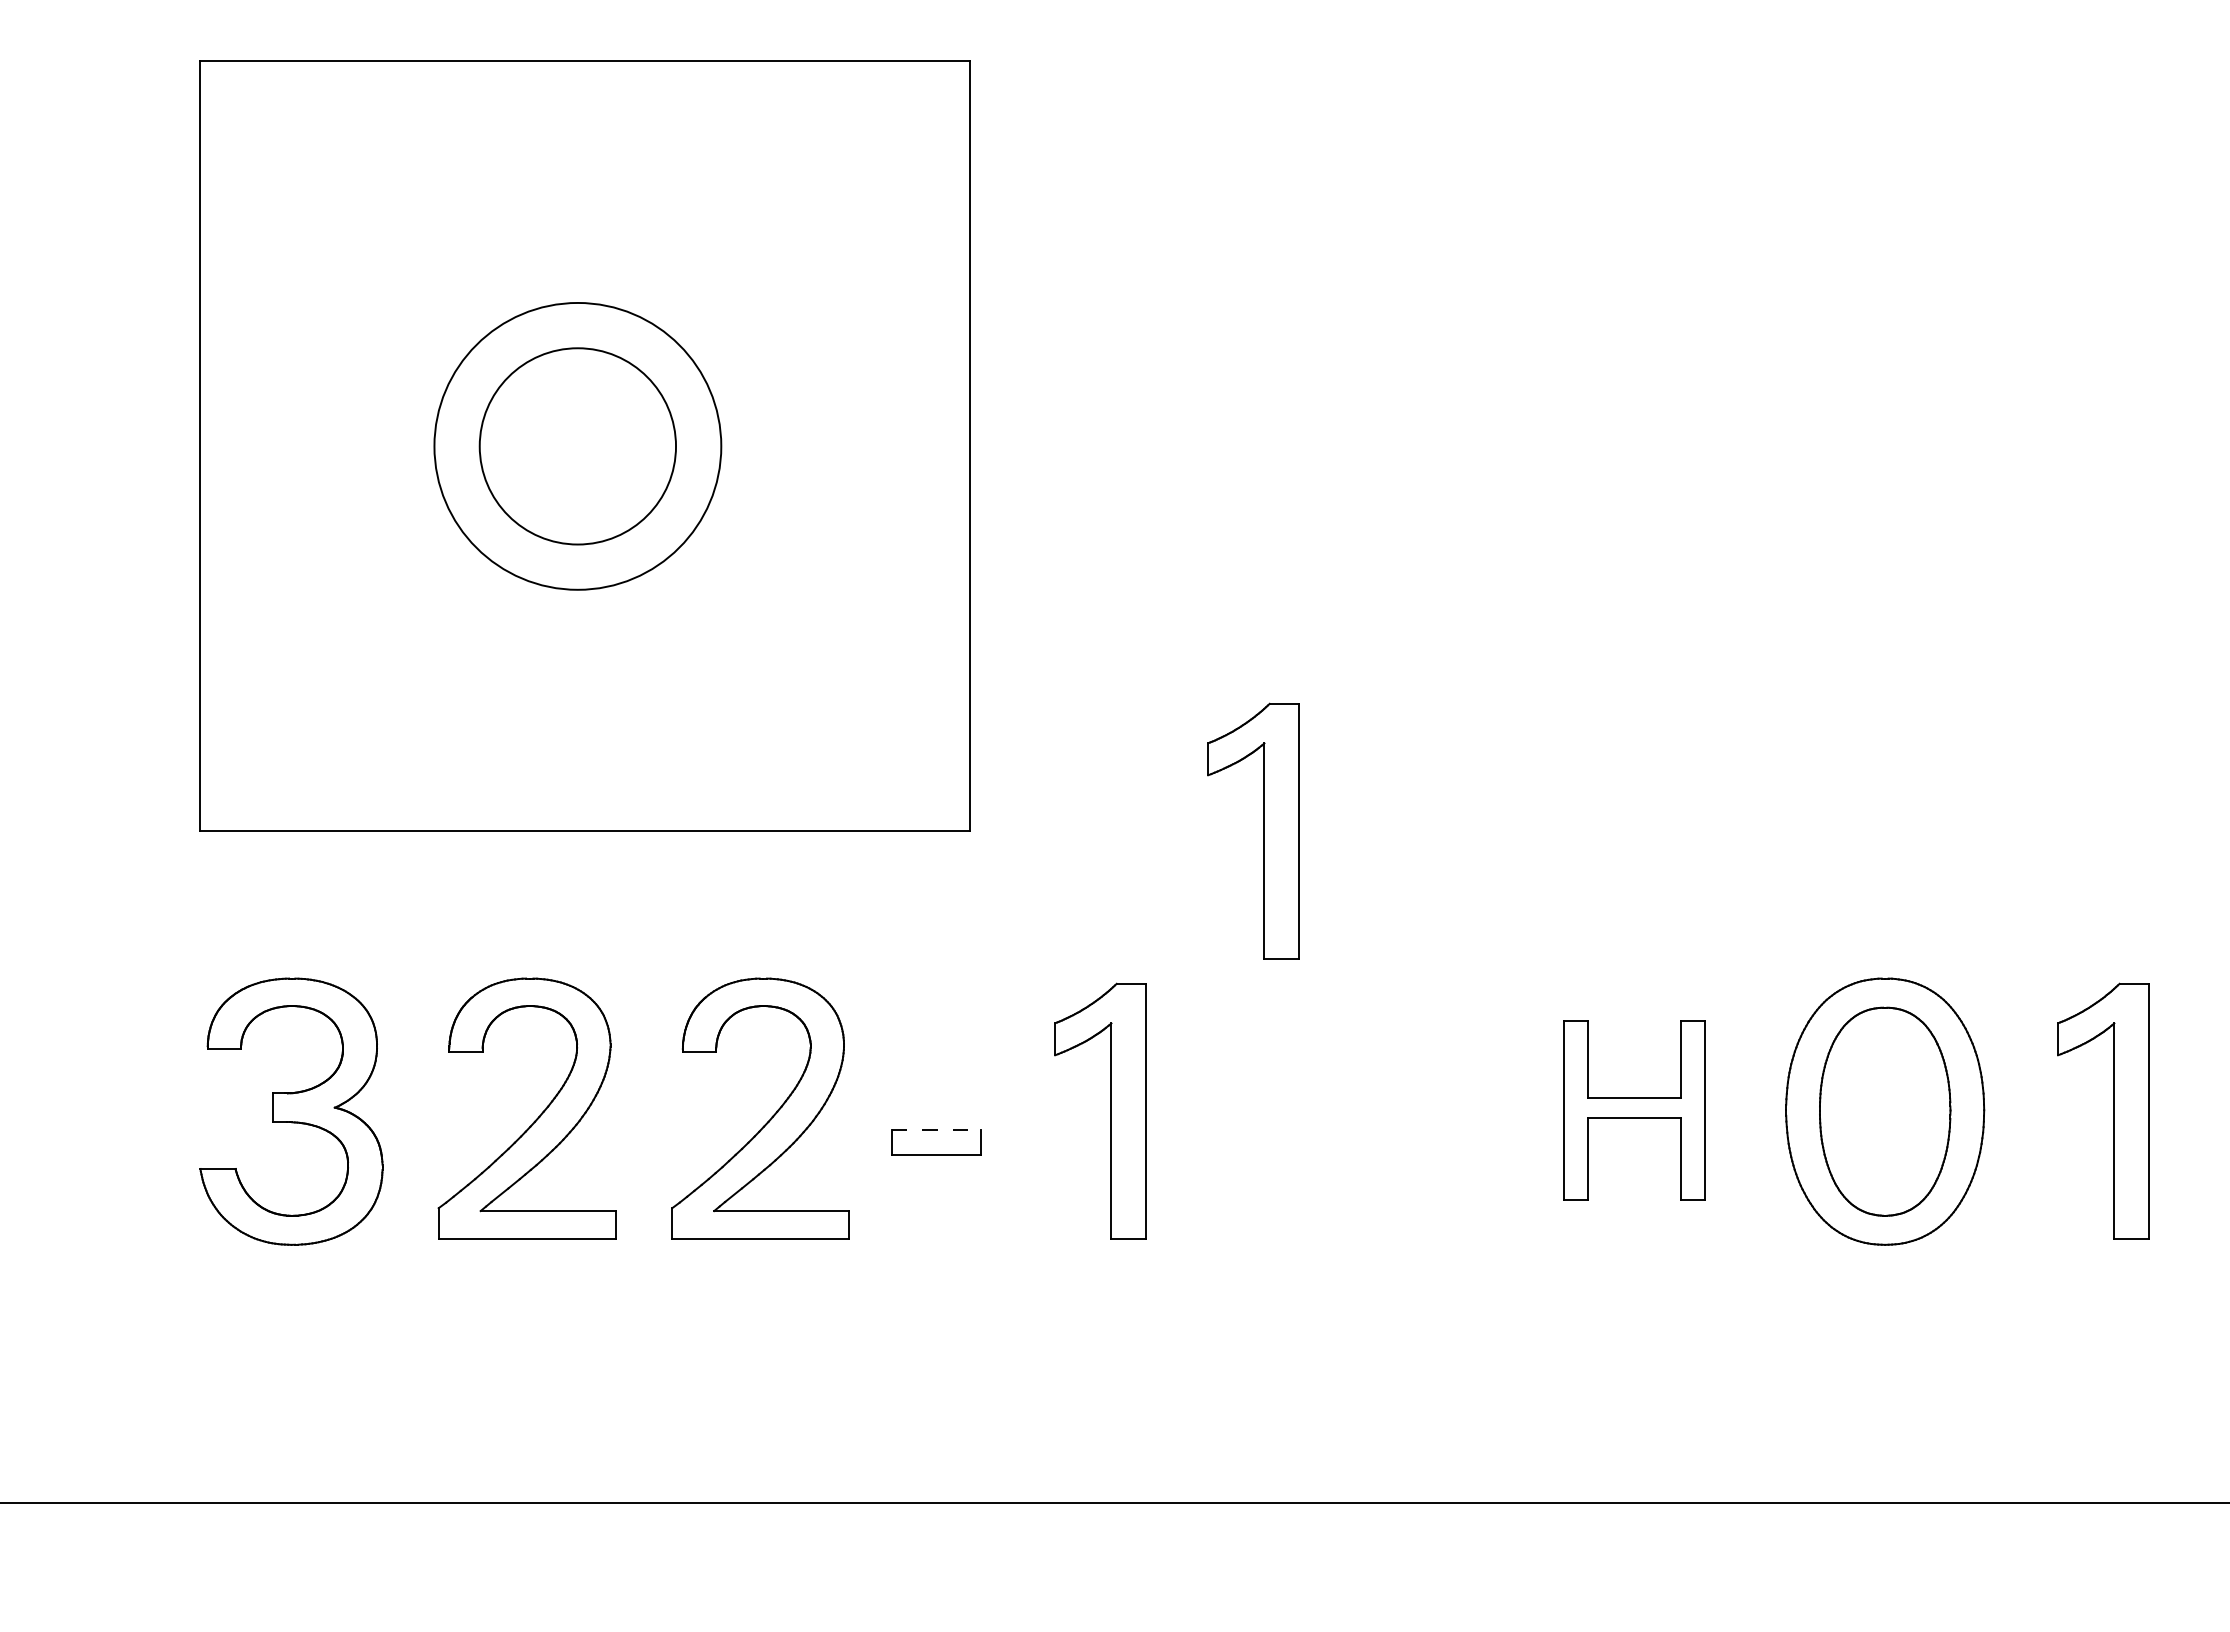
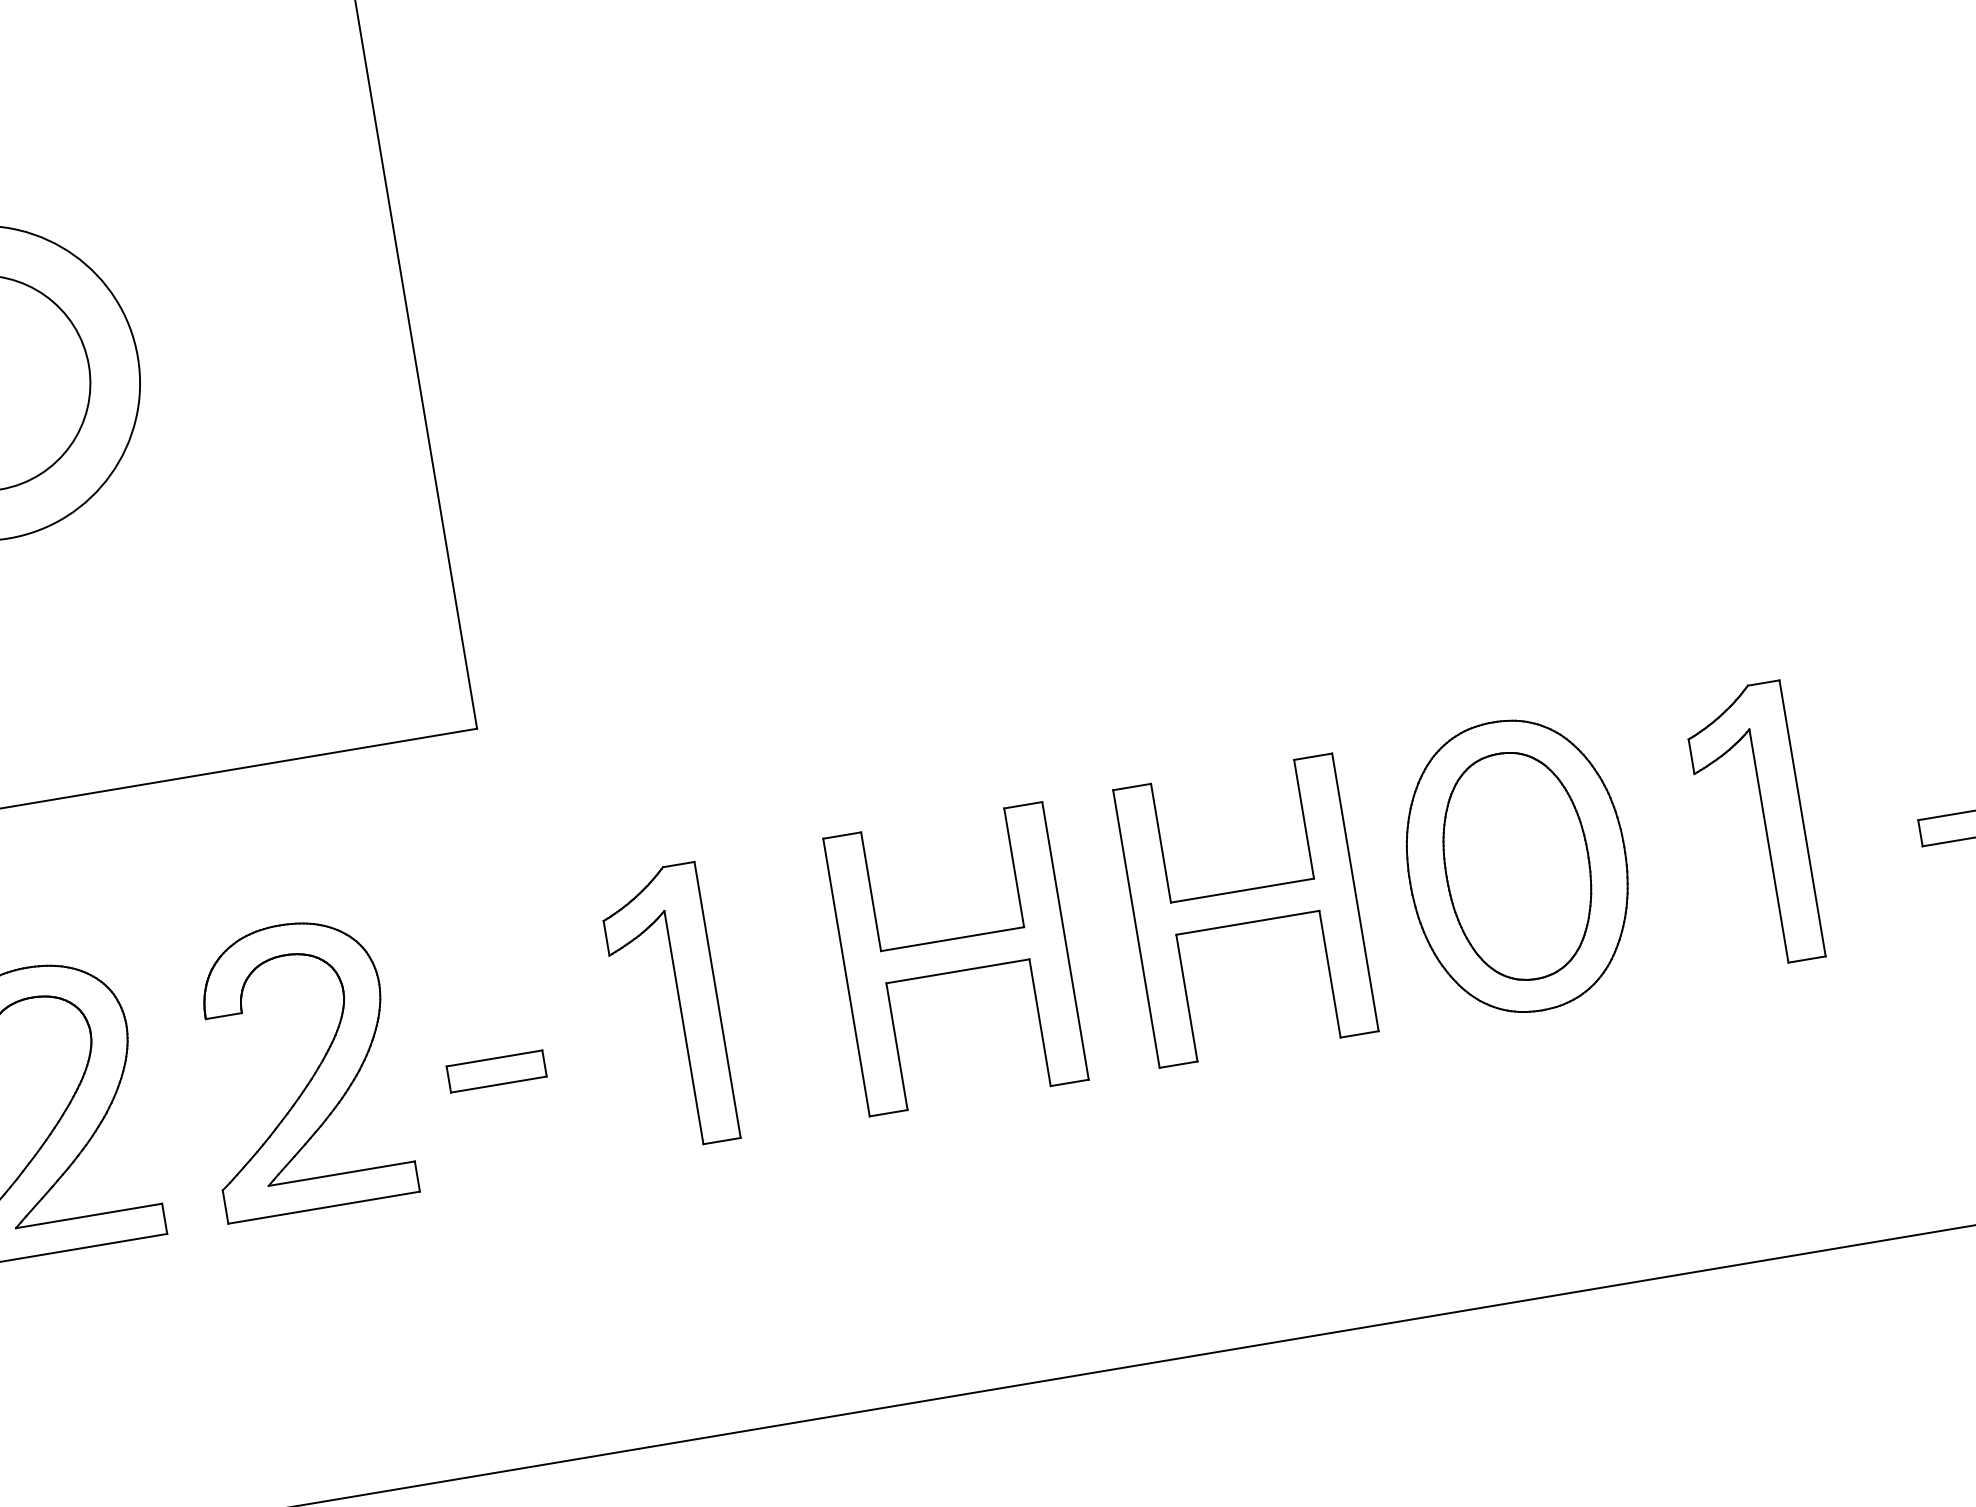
part: (1263, 830) -> (794, 674), removed
part: (1366, 1110) -> (956, 959), added
part: (1634, 1110) -> (1246, 910), size x1.43
line: (936, 1130) -> (494, 1058), dashed -> solid

